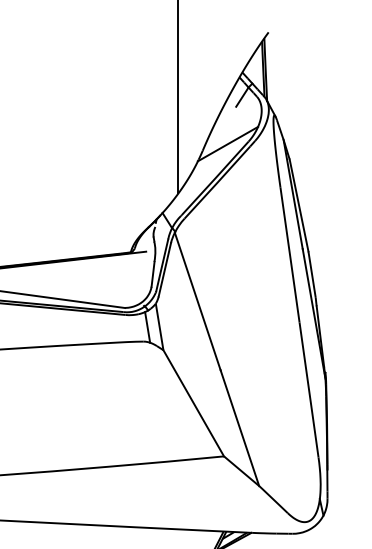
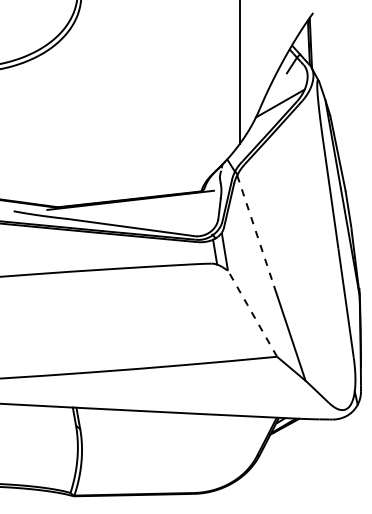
line: (197, 301) -> (255, 231), solid -> dashed
line: (193, 403) -> (252, 313), solid -> dashed

